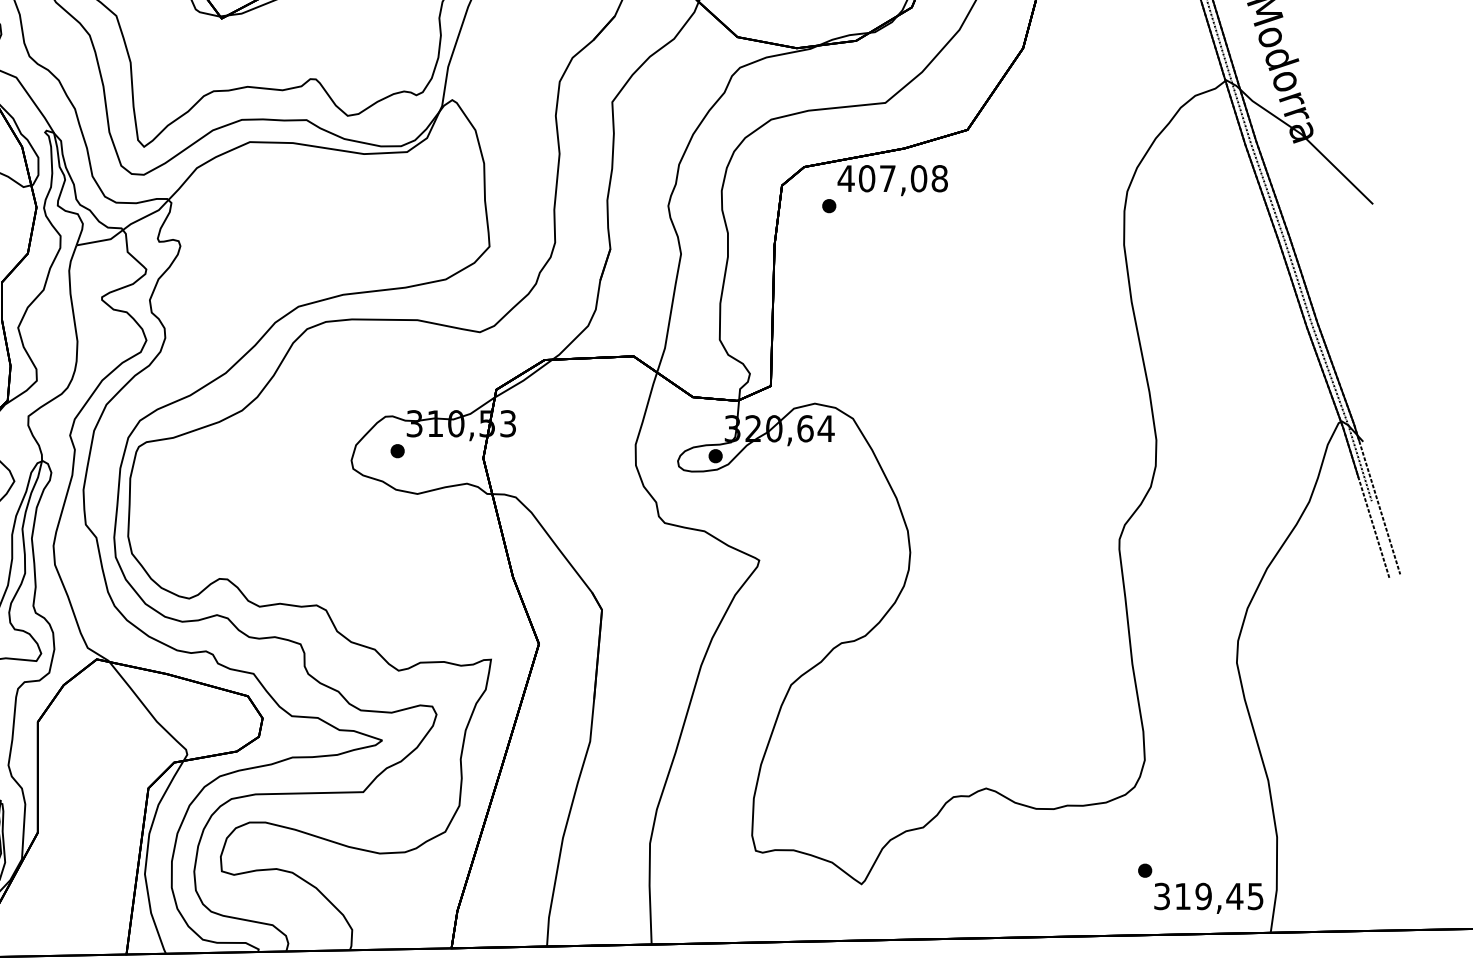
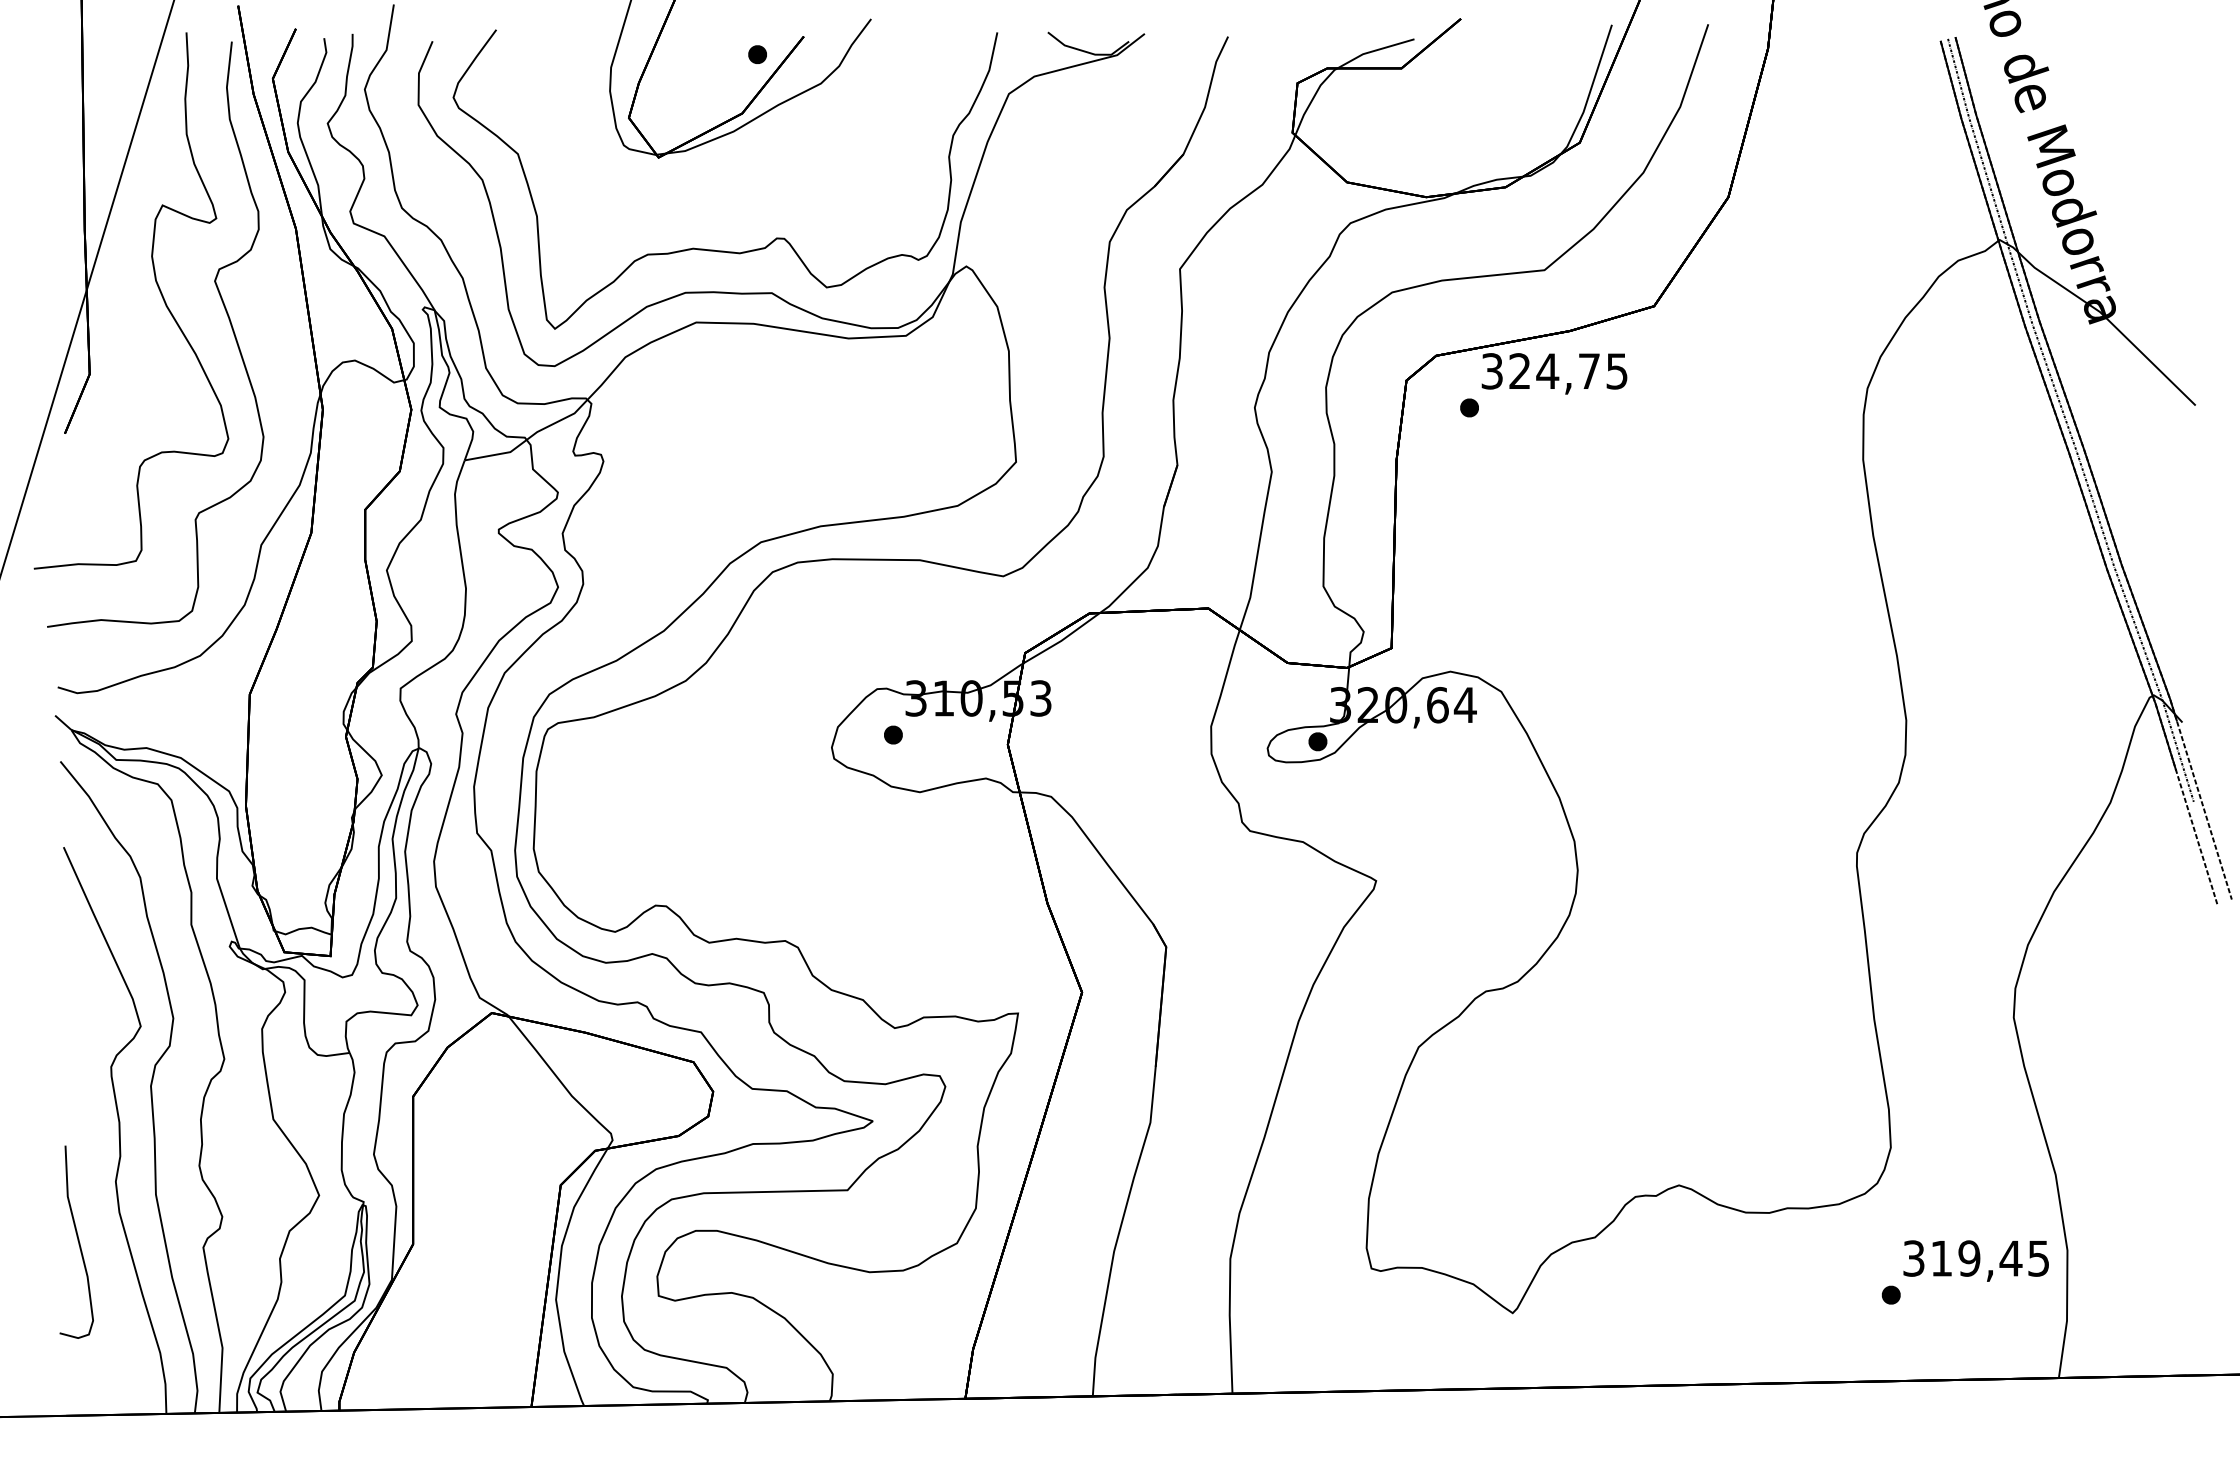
text: (892, 178) -> (1554, 371), 407,08 -> 324,75
text: (1208, 897) -> (1975, 1260), moved

